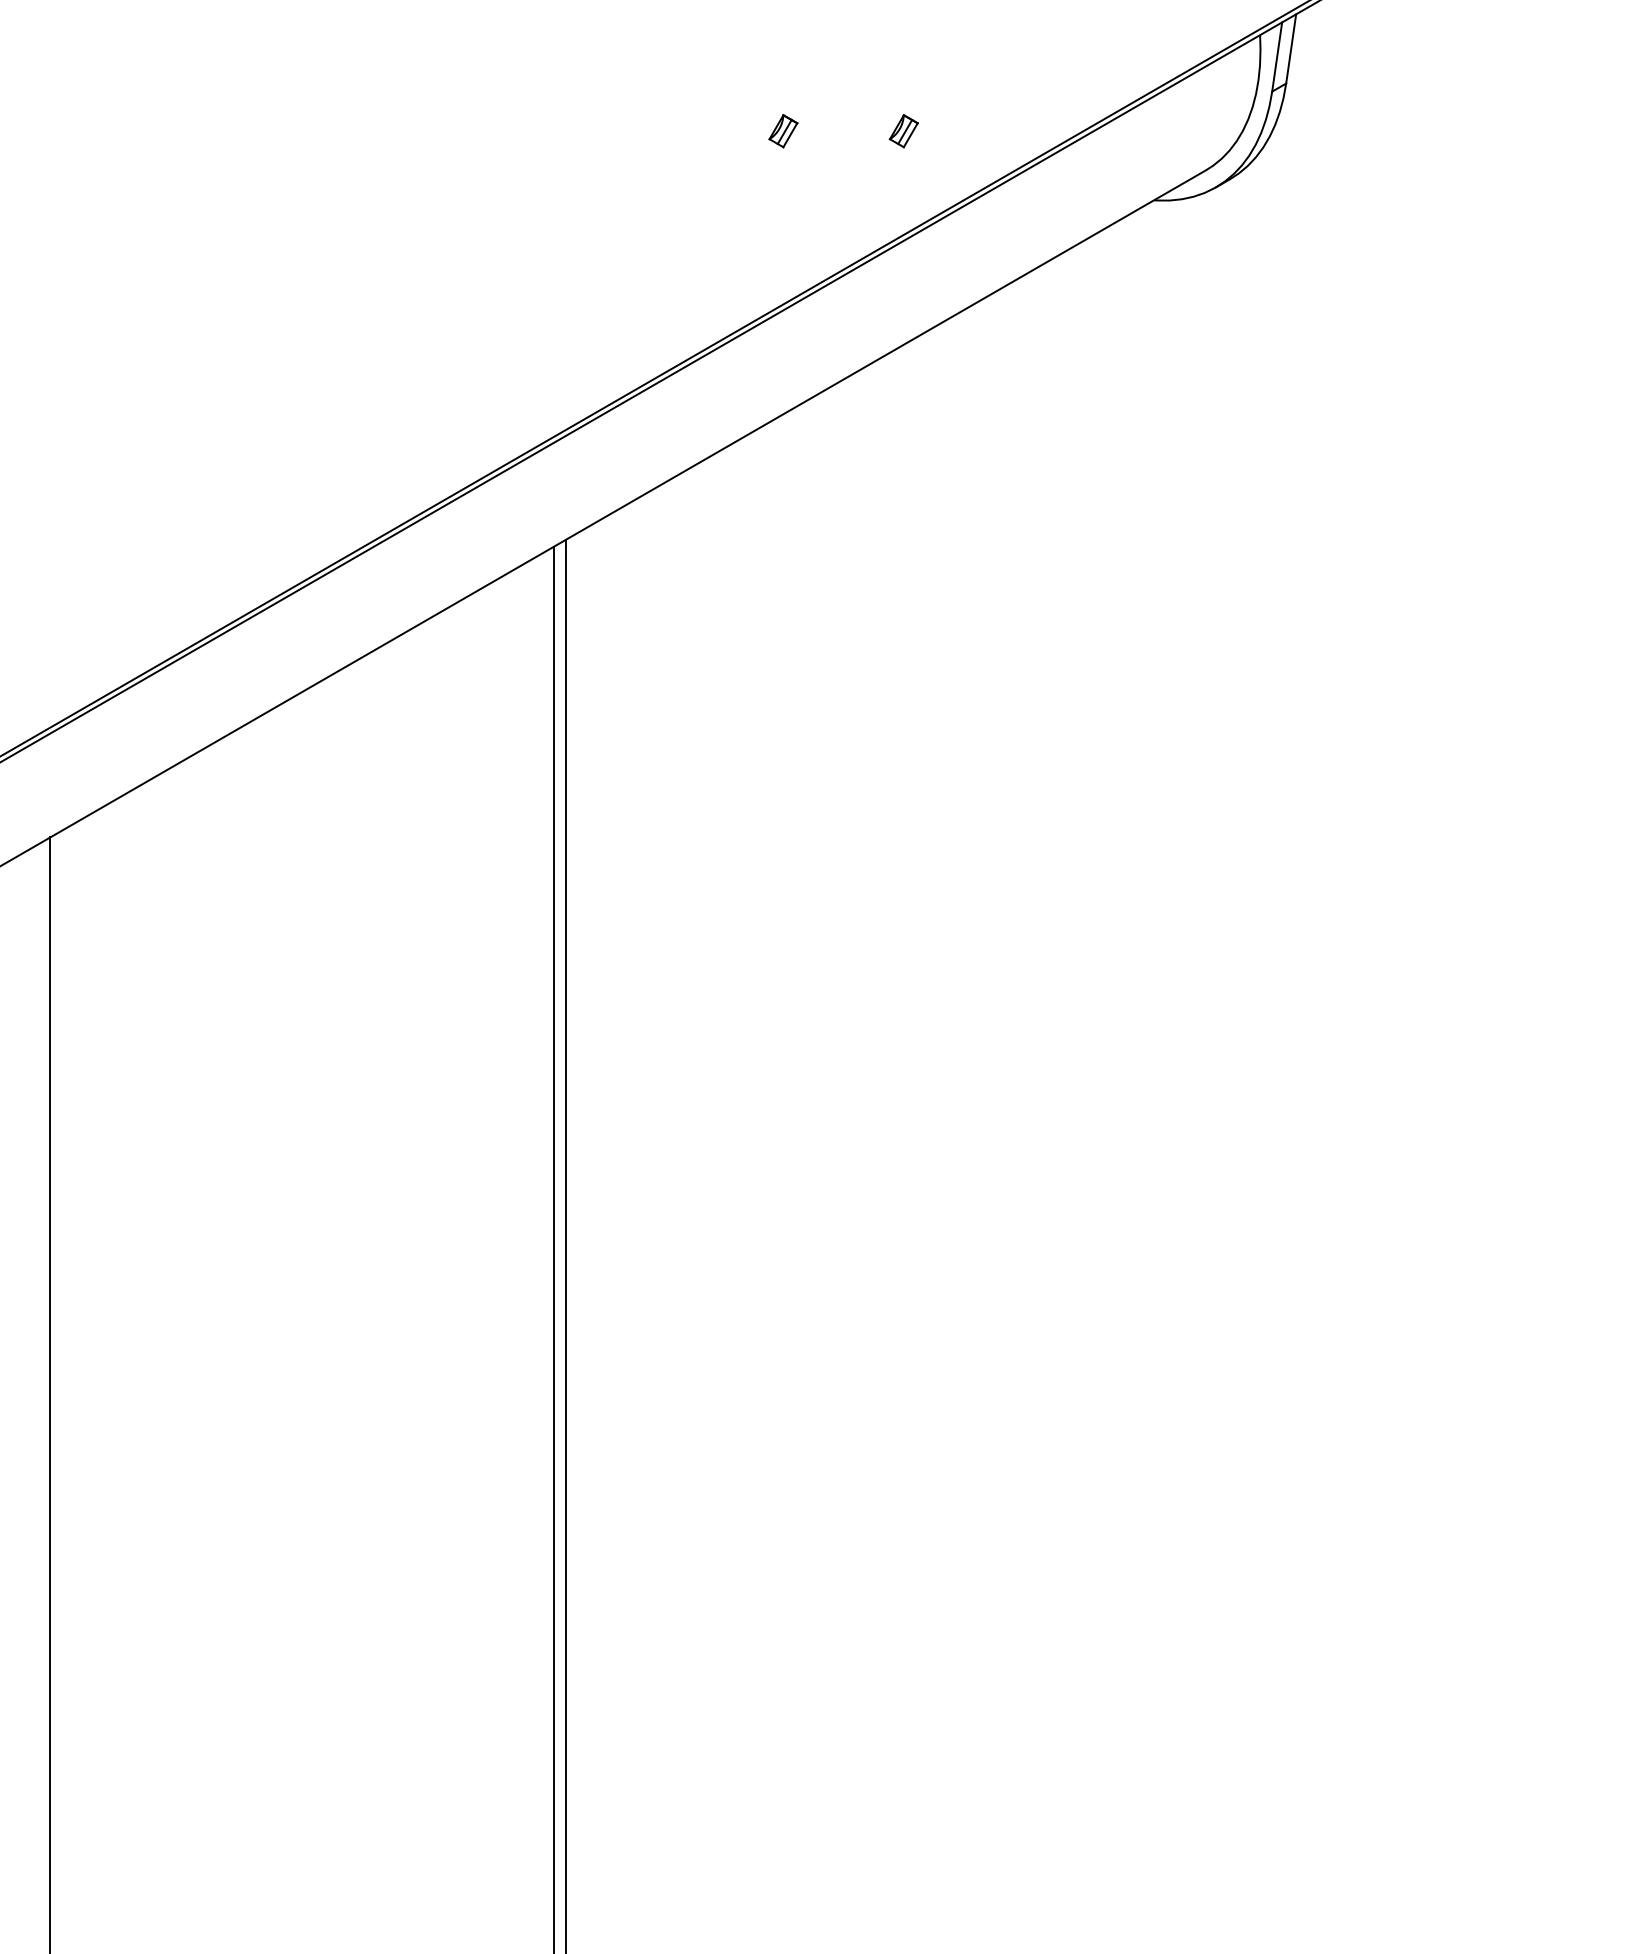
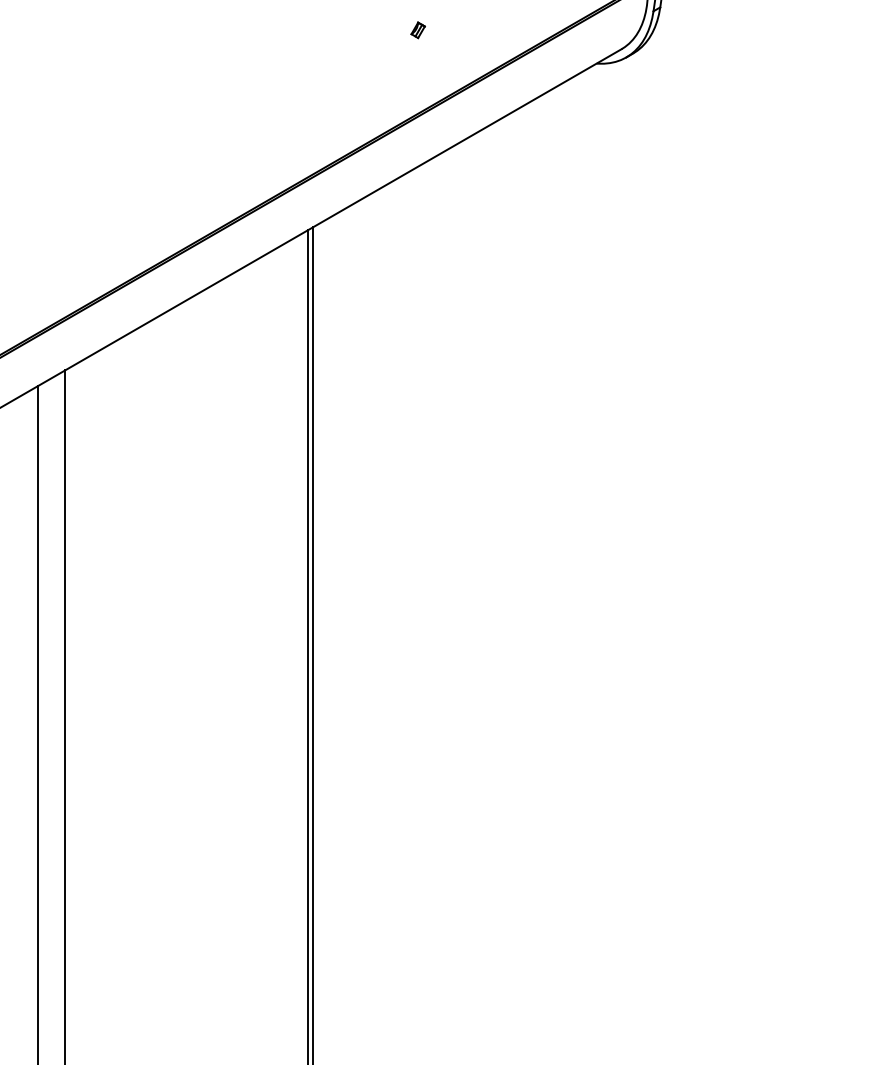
part: (902, 131) -> (475, 30), removed

